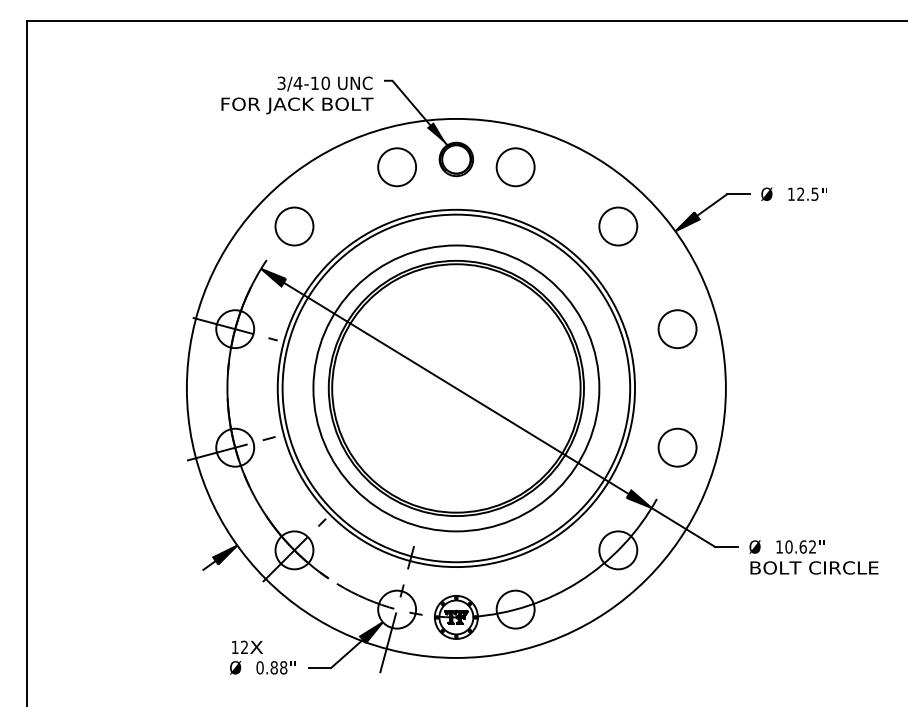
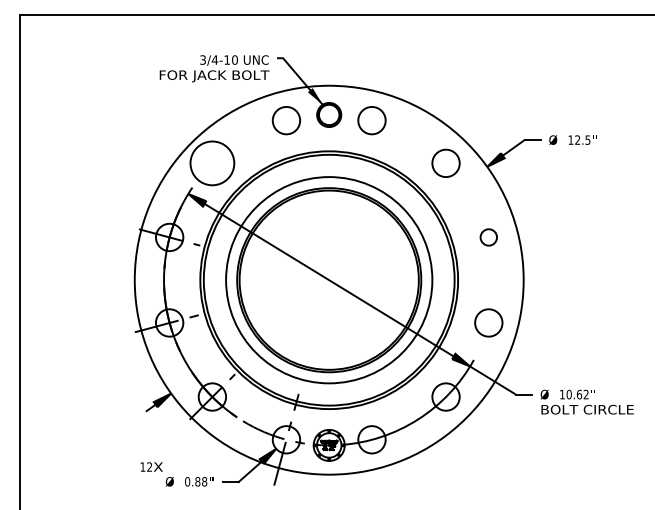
circle: (294, 226) -> (212, 163), size x1.6
circle: (677, 329) -> (488, 237), size x0.6
text: (247, 646) -> (151, 466), moved

